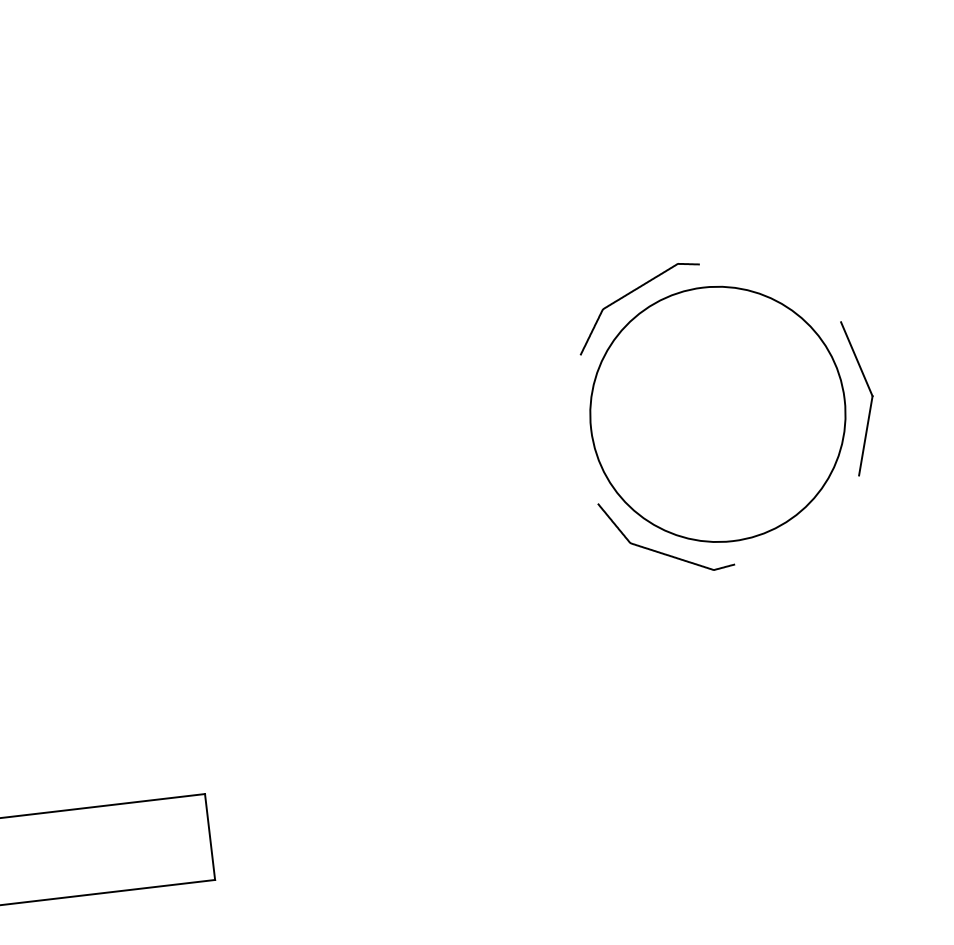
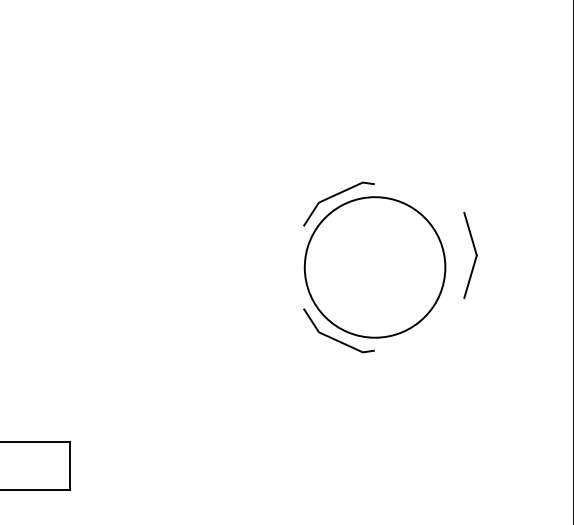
part: (861, 397) -> (470, 255), moved

